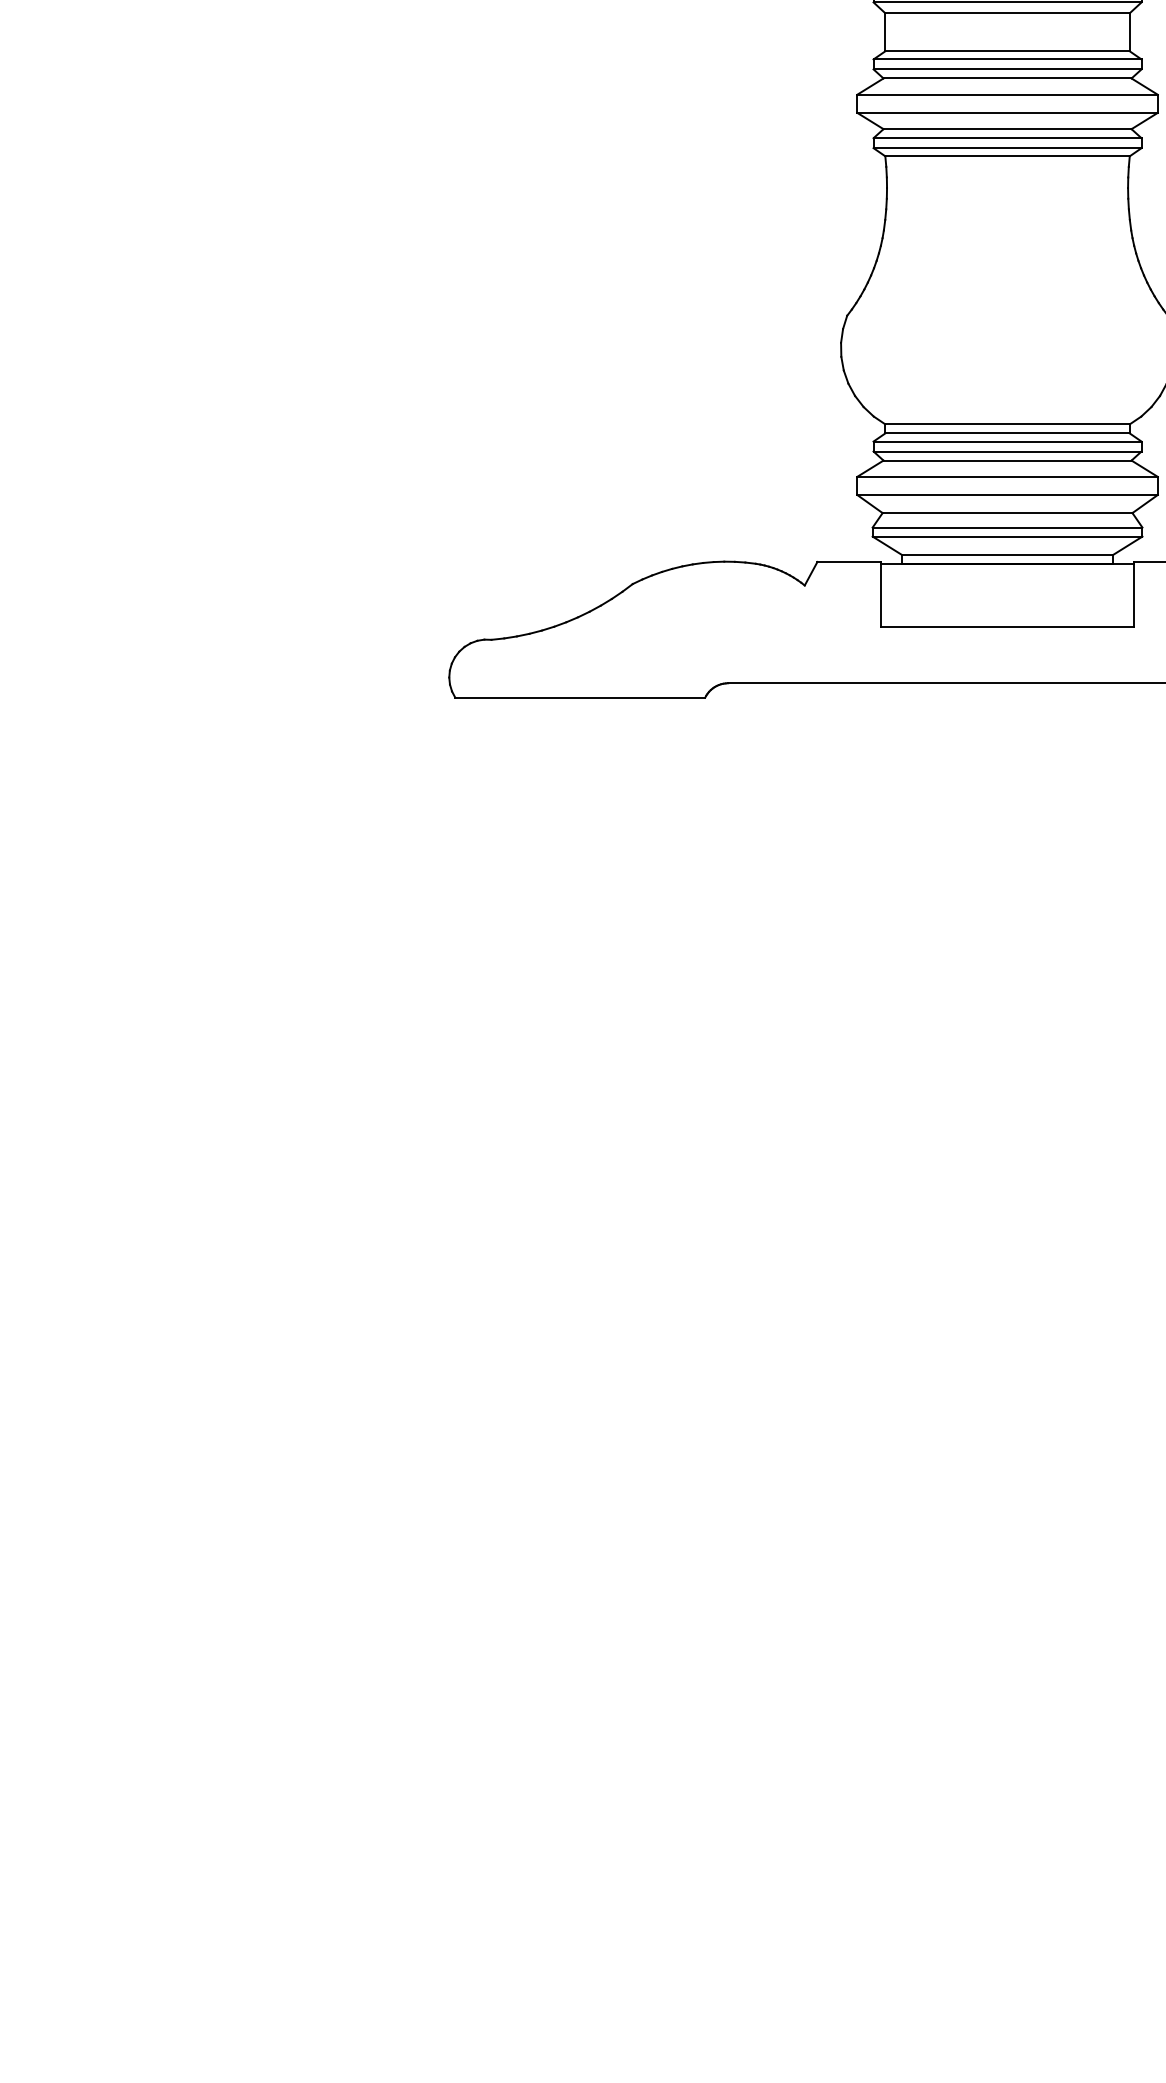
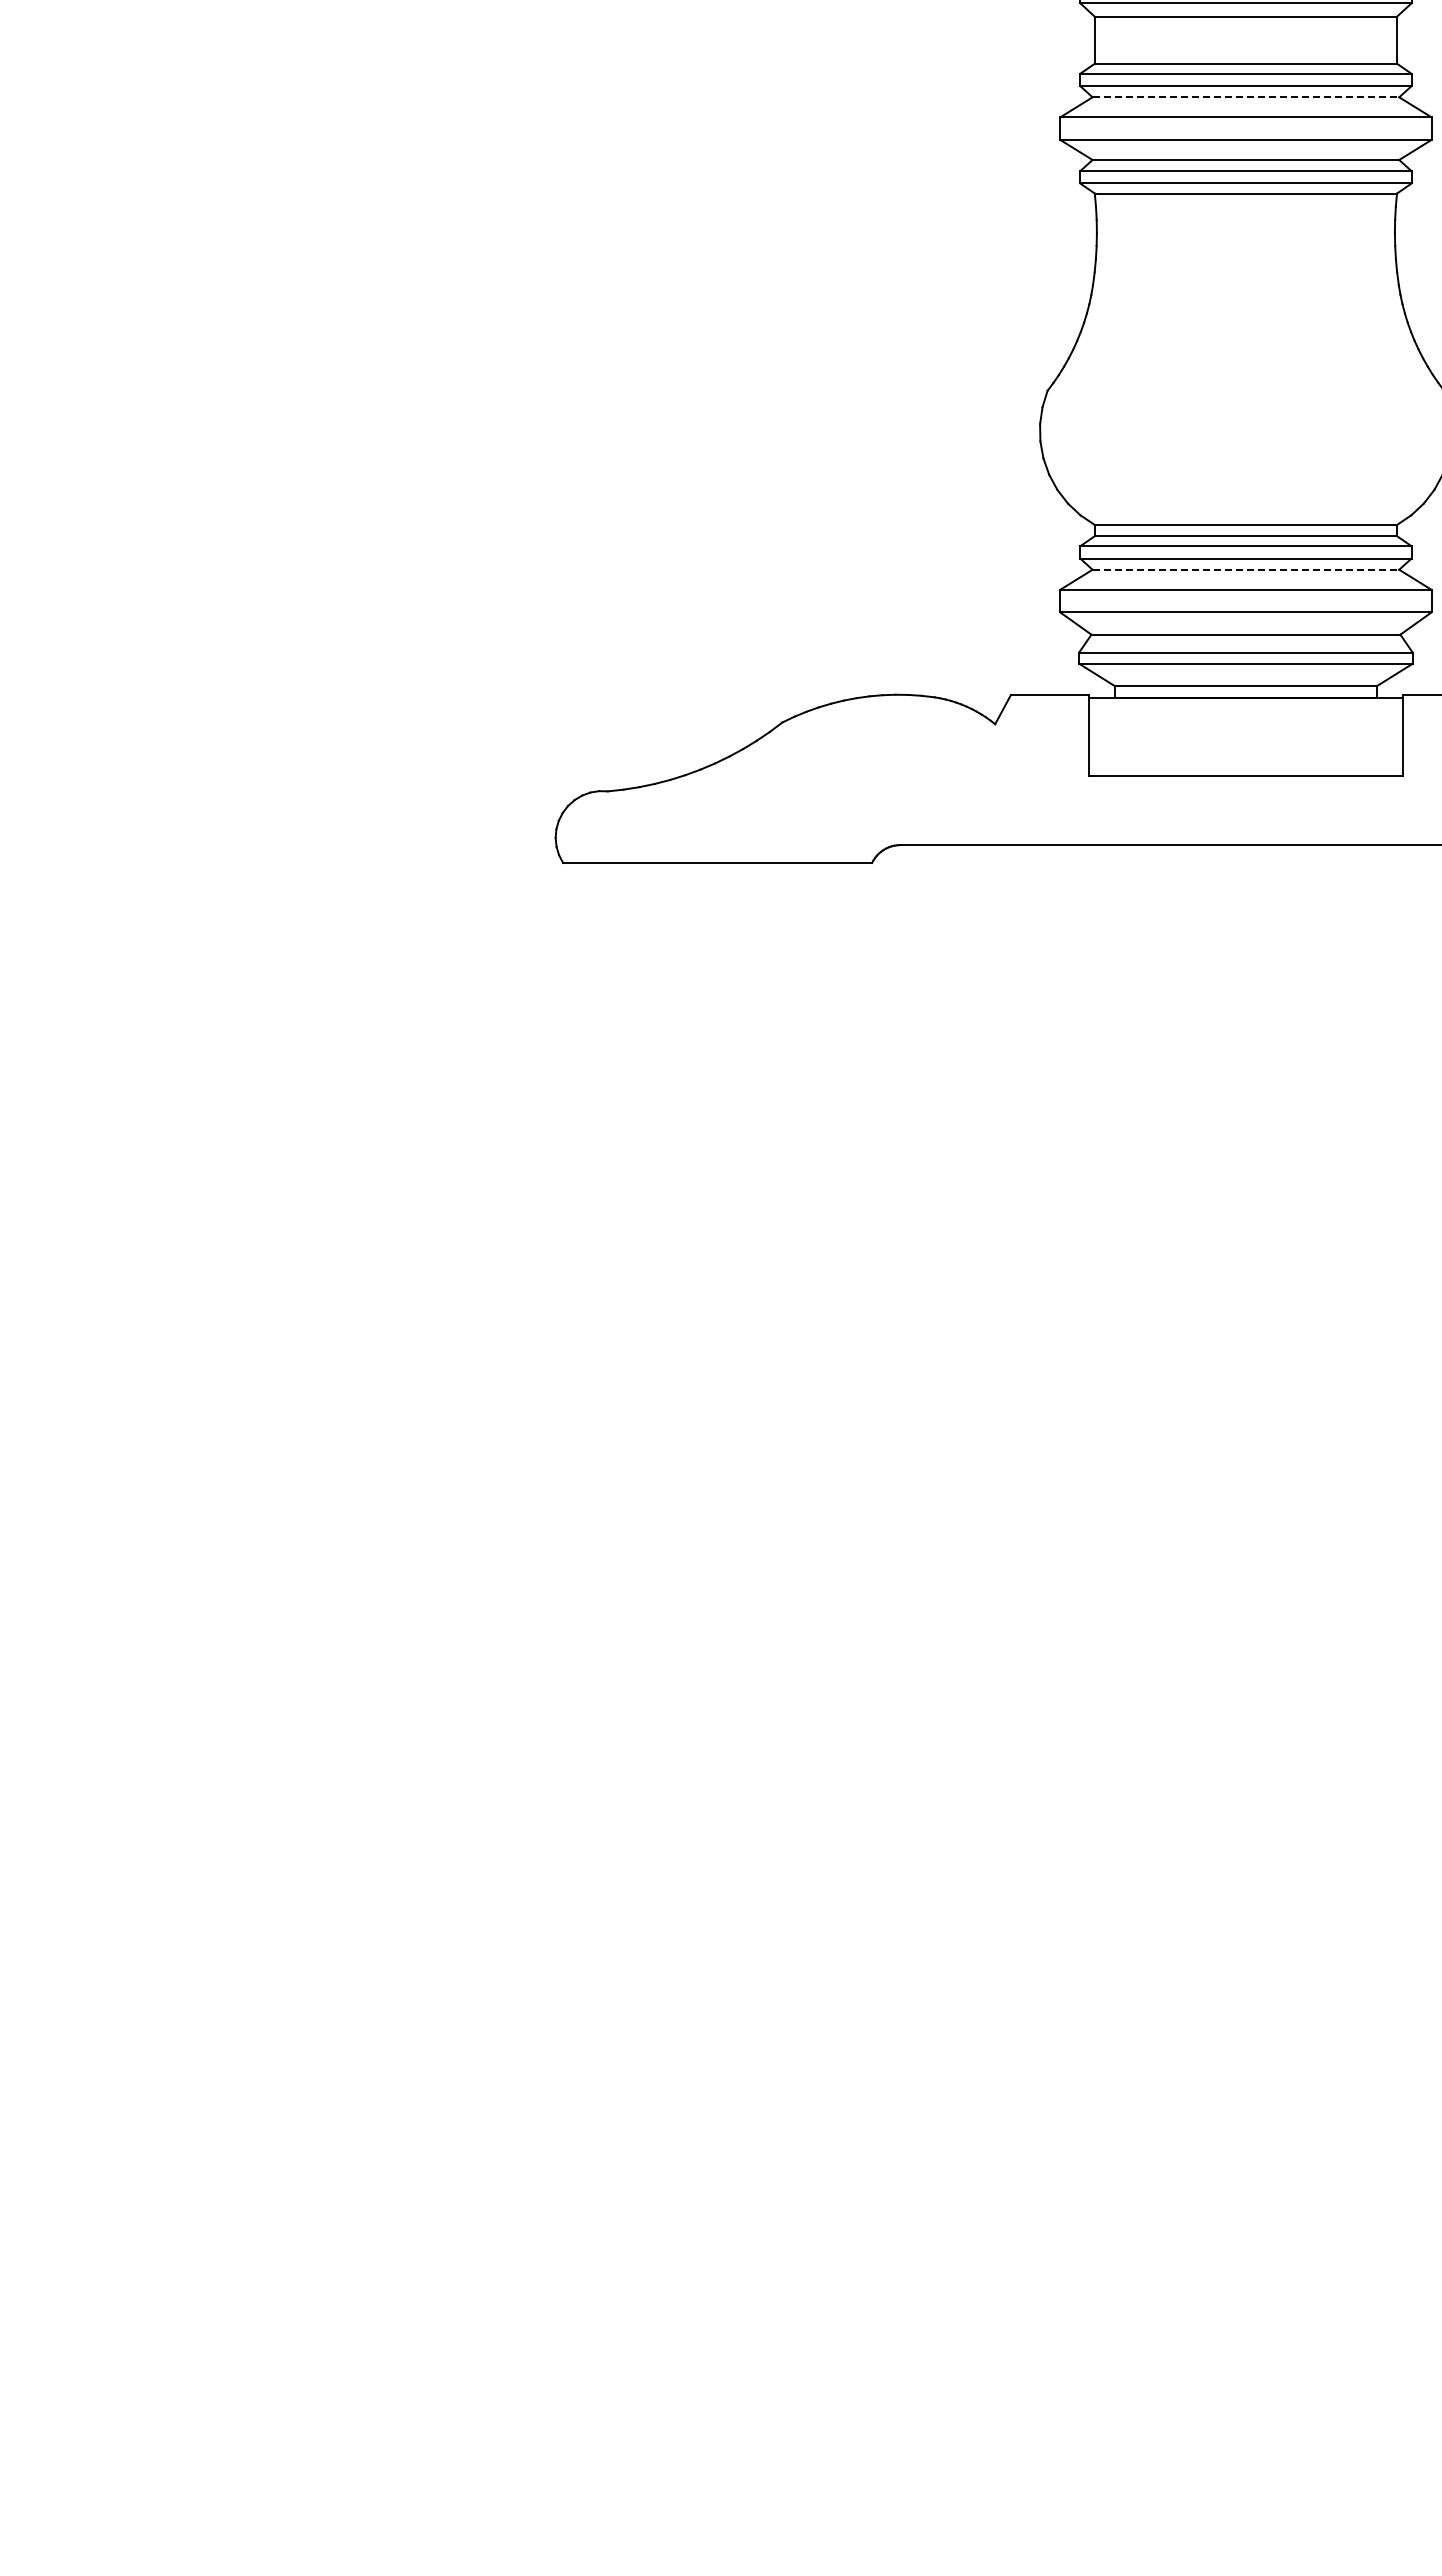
line: (1008, 78) -> (1246, 97), solid -> dashed
line: (1008, 460) -> (1246, 569), solid -> dashed

